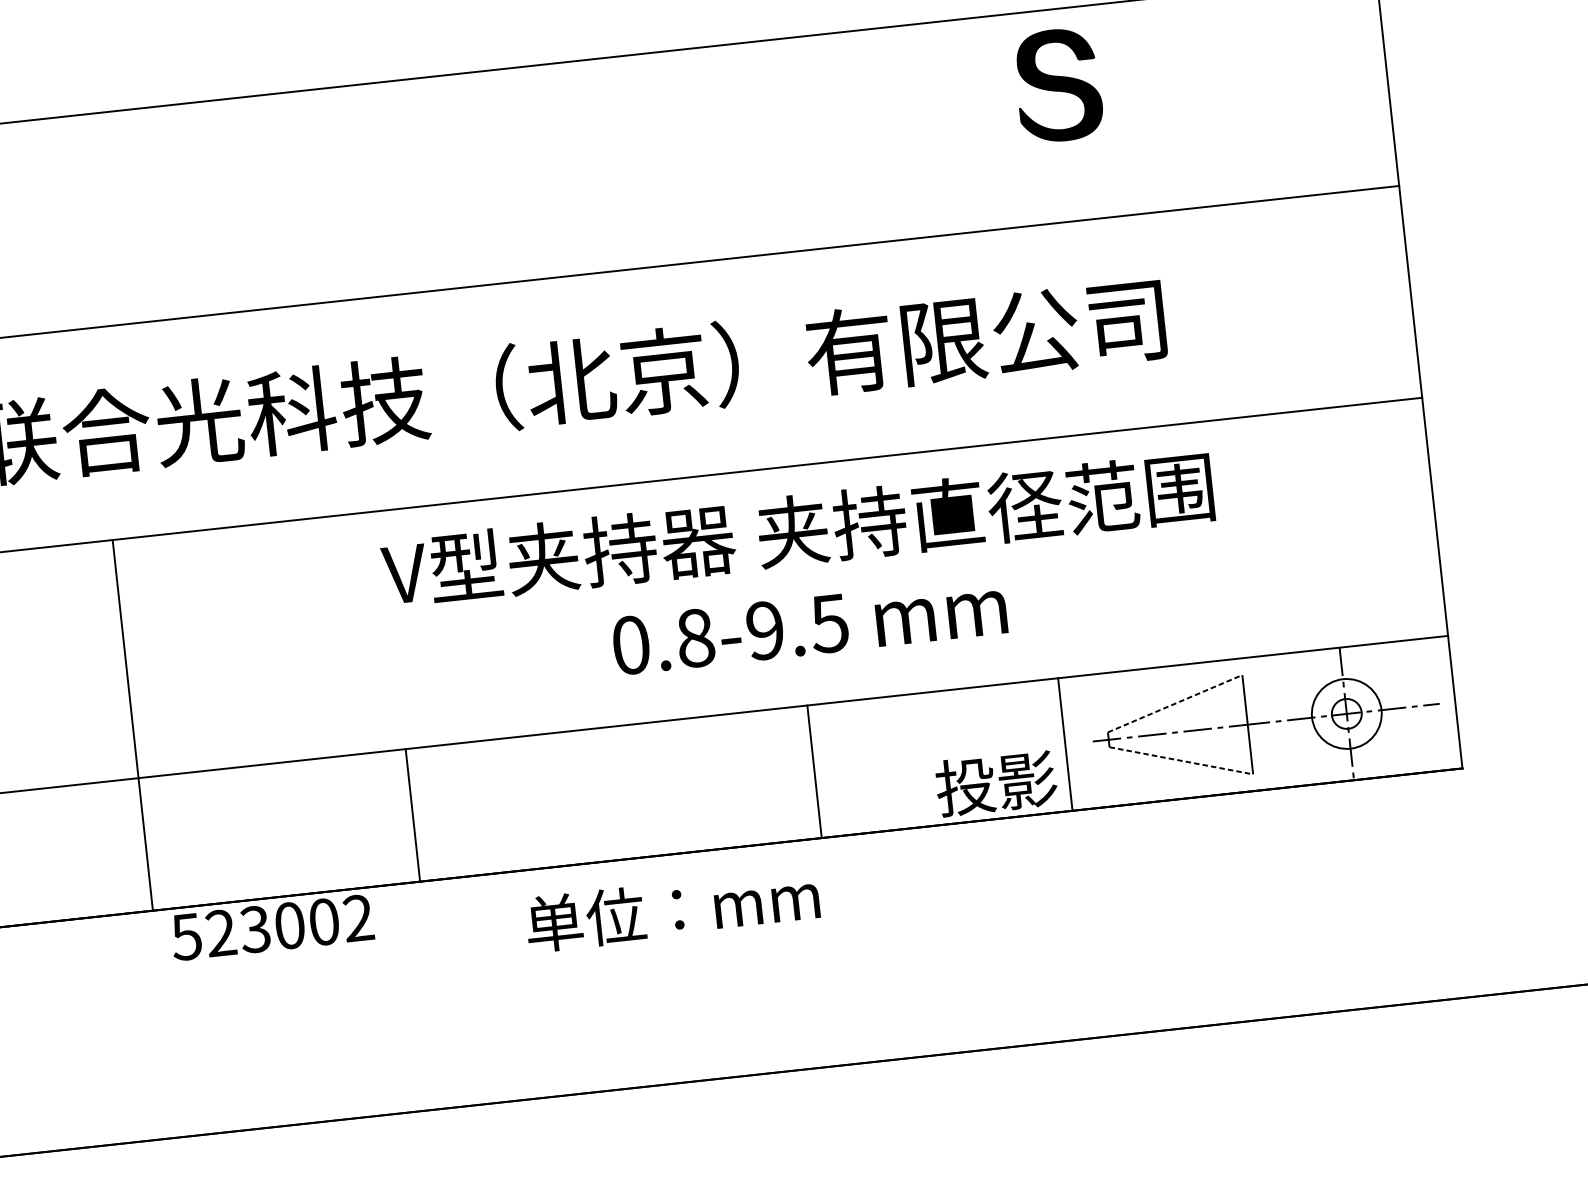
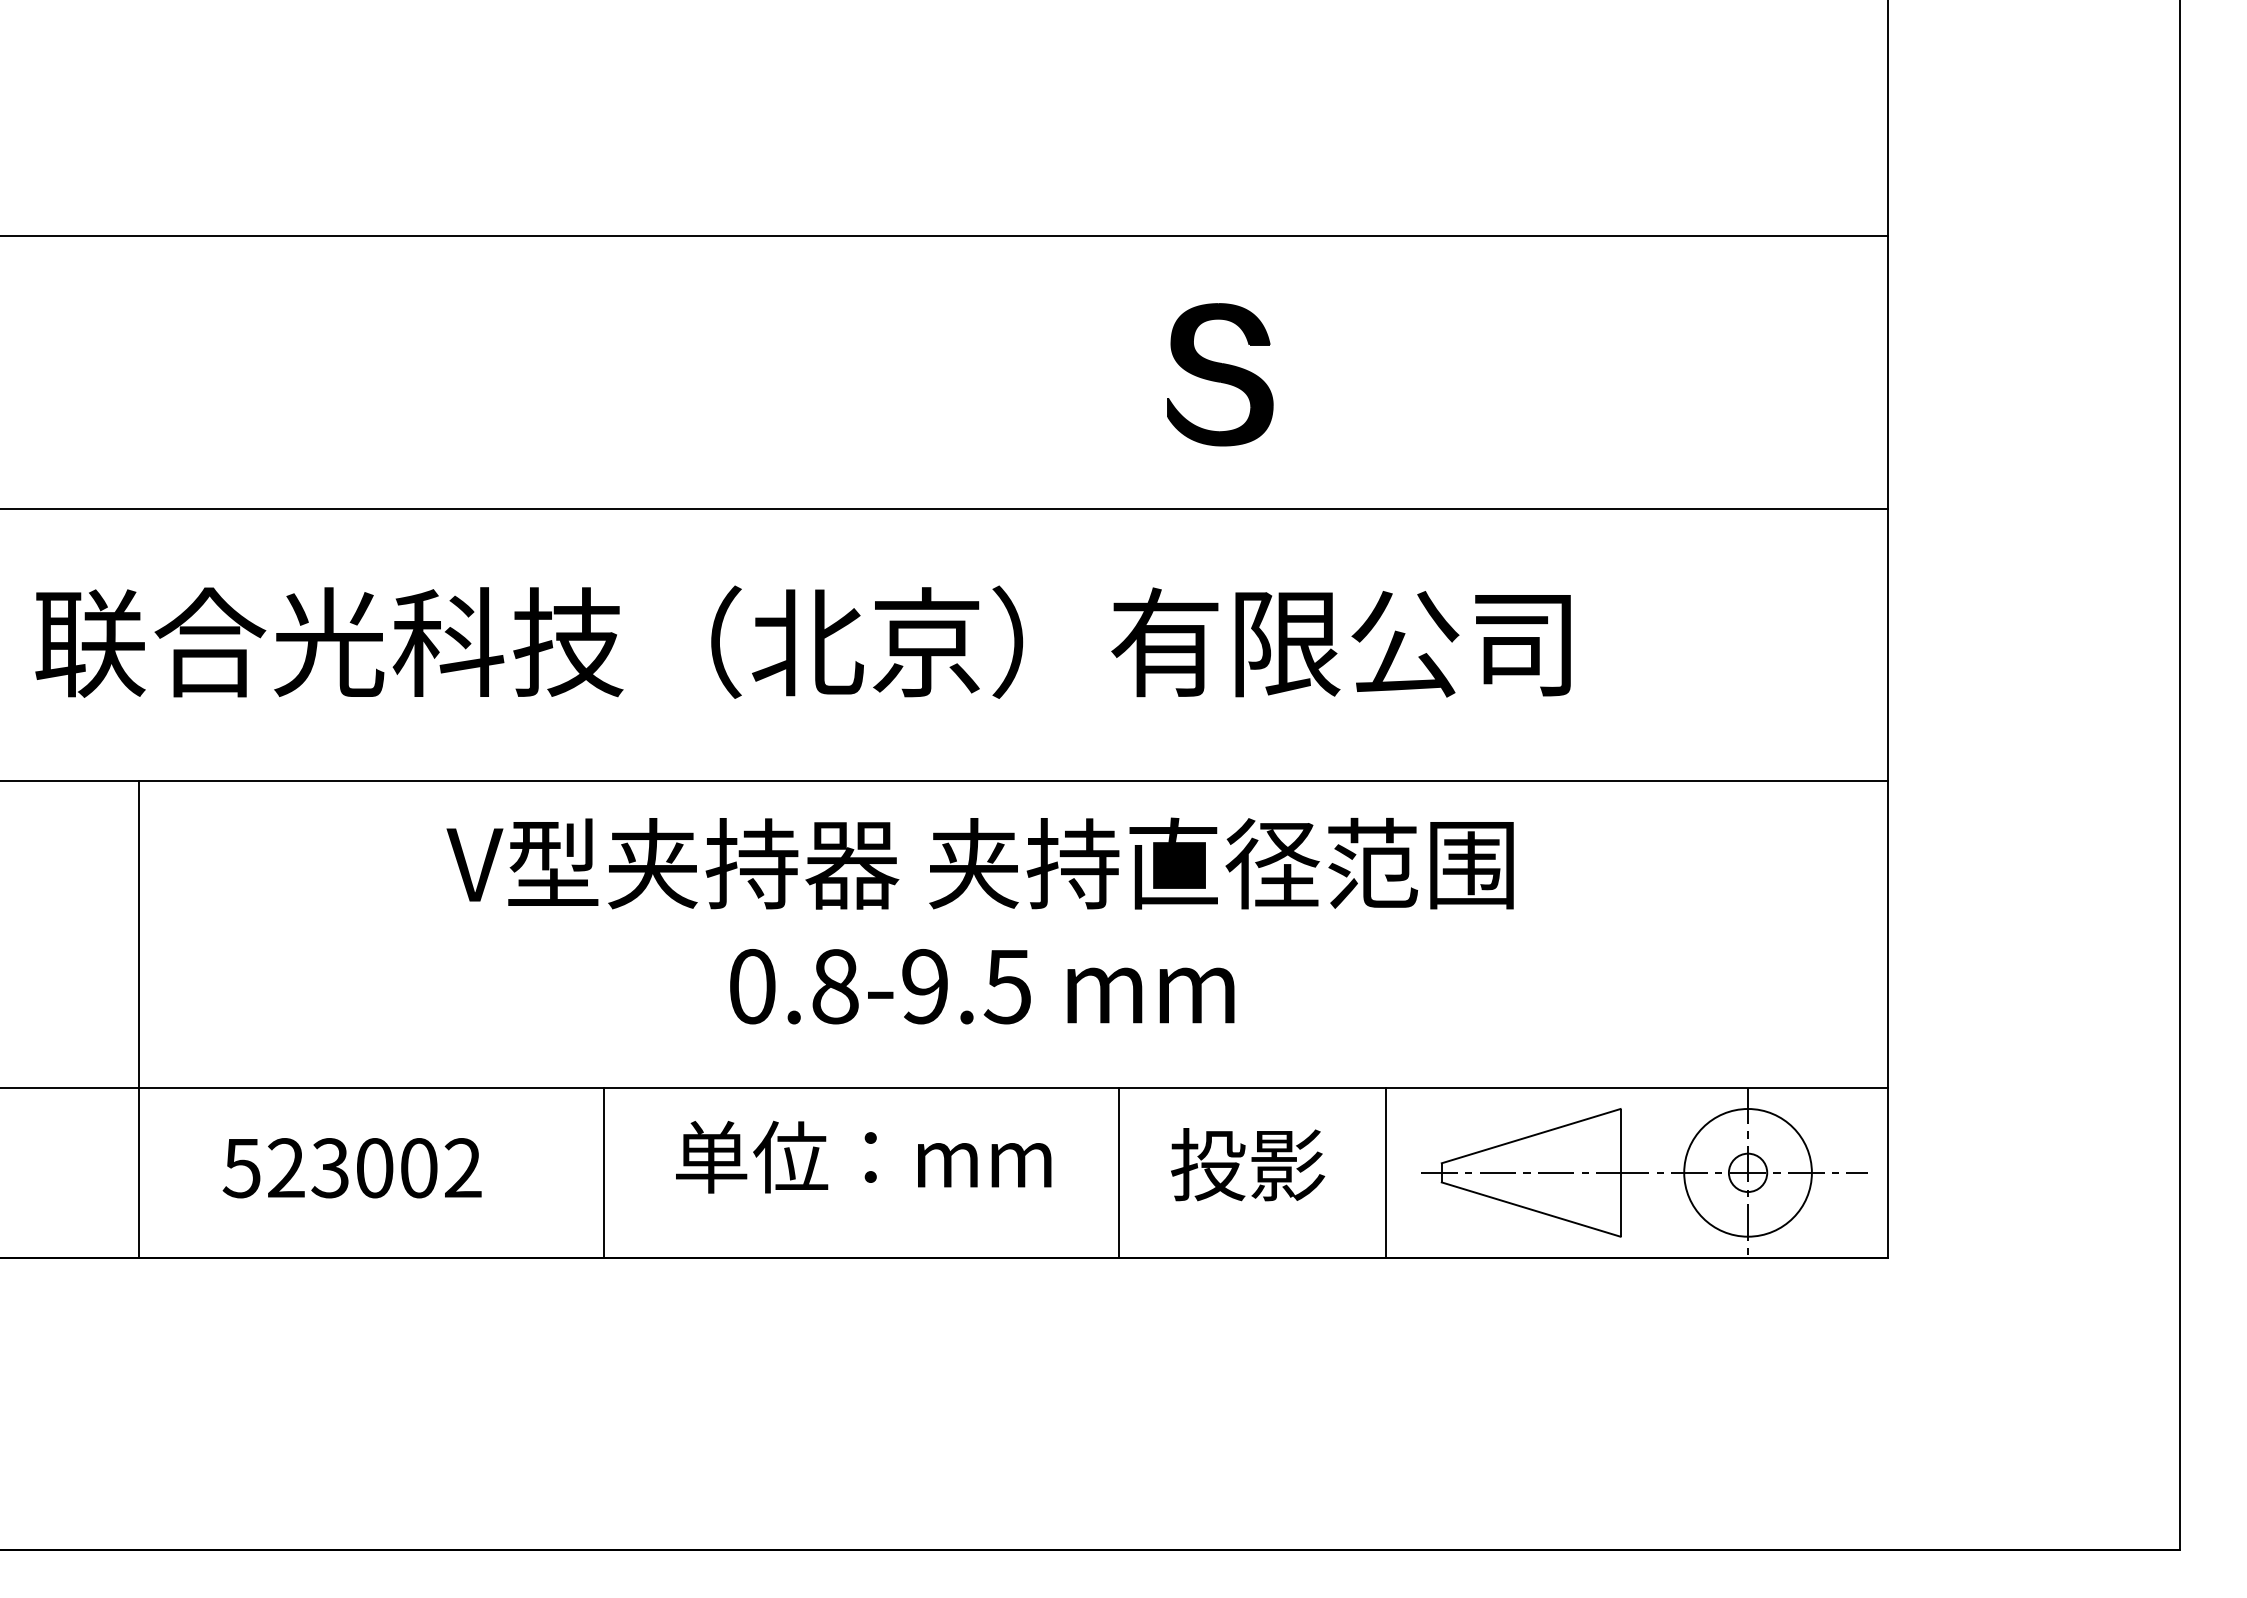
part: (1058, 85) -> (1220, 374), moved
text: (801, 574) -> (979, 920), moved
line: (1175, 703) -> (1531, 1135), dashed -> solid
circle: (1346, 713) -> (1747, 1172), size x1.43
line: (132, 725) -> (138, 1019), moved
line: (1181, 760) -> (1531, 1209), dashed -> solid
line: (814, 771) -> (1119, 1172), moved
text: (996, 783) -> (1248, 1164), moved
line: (412, 815) -> (604, 1172), moved
text: (672, 909) -> (863, 1156), moved
text: (271, 927) -> (351, 1168), moved

